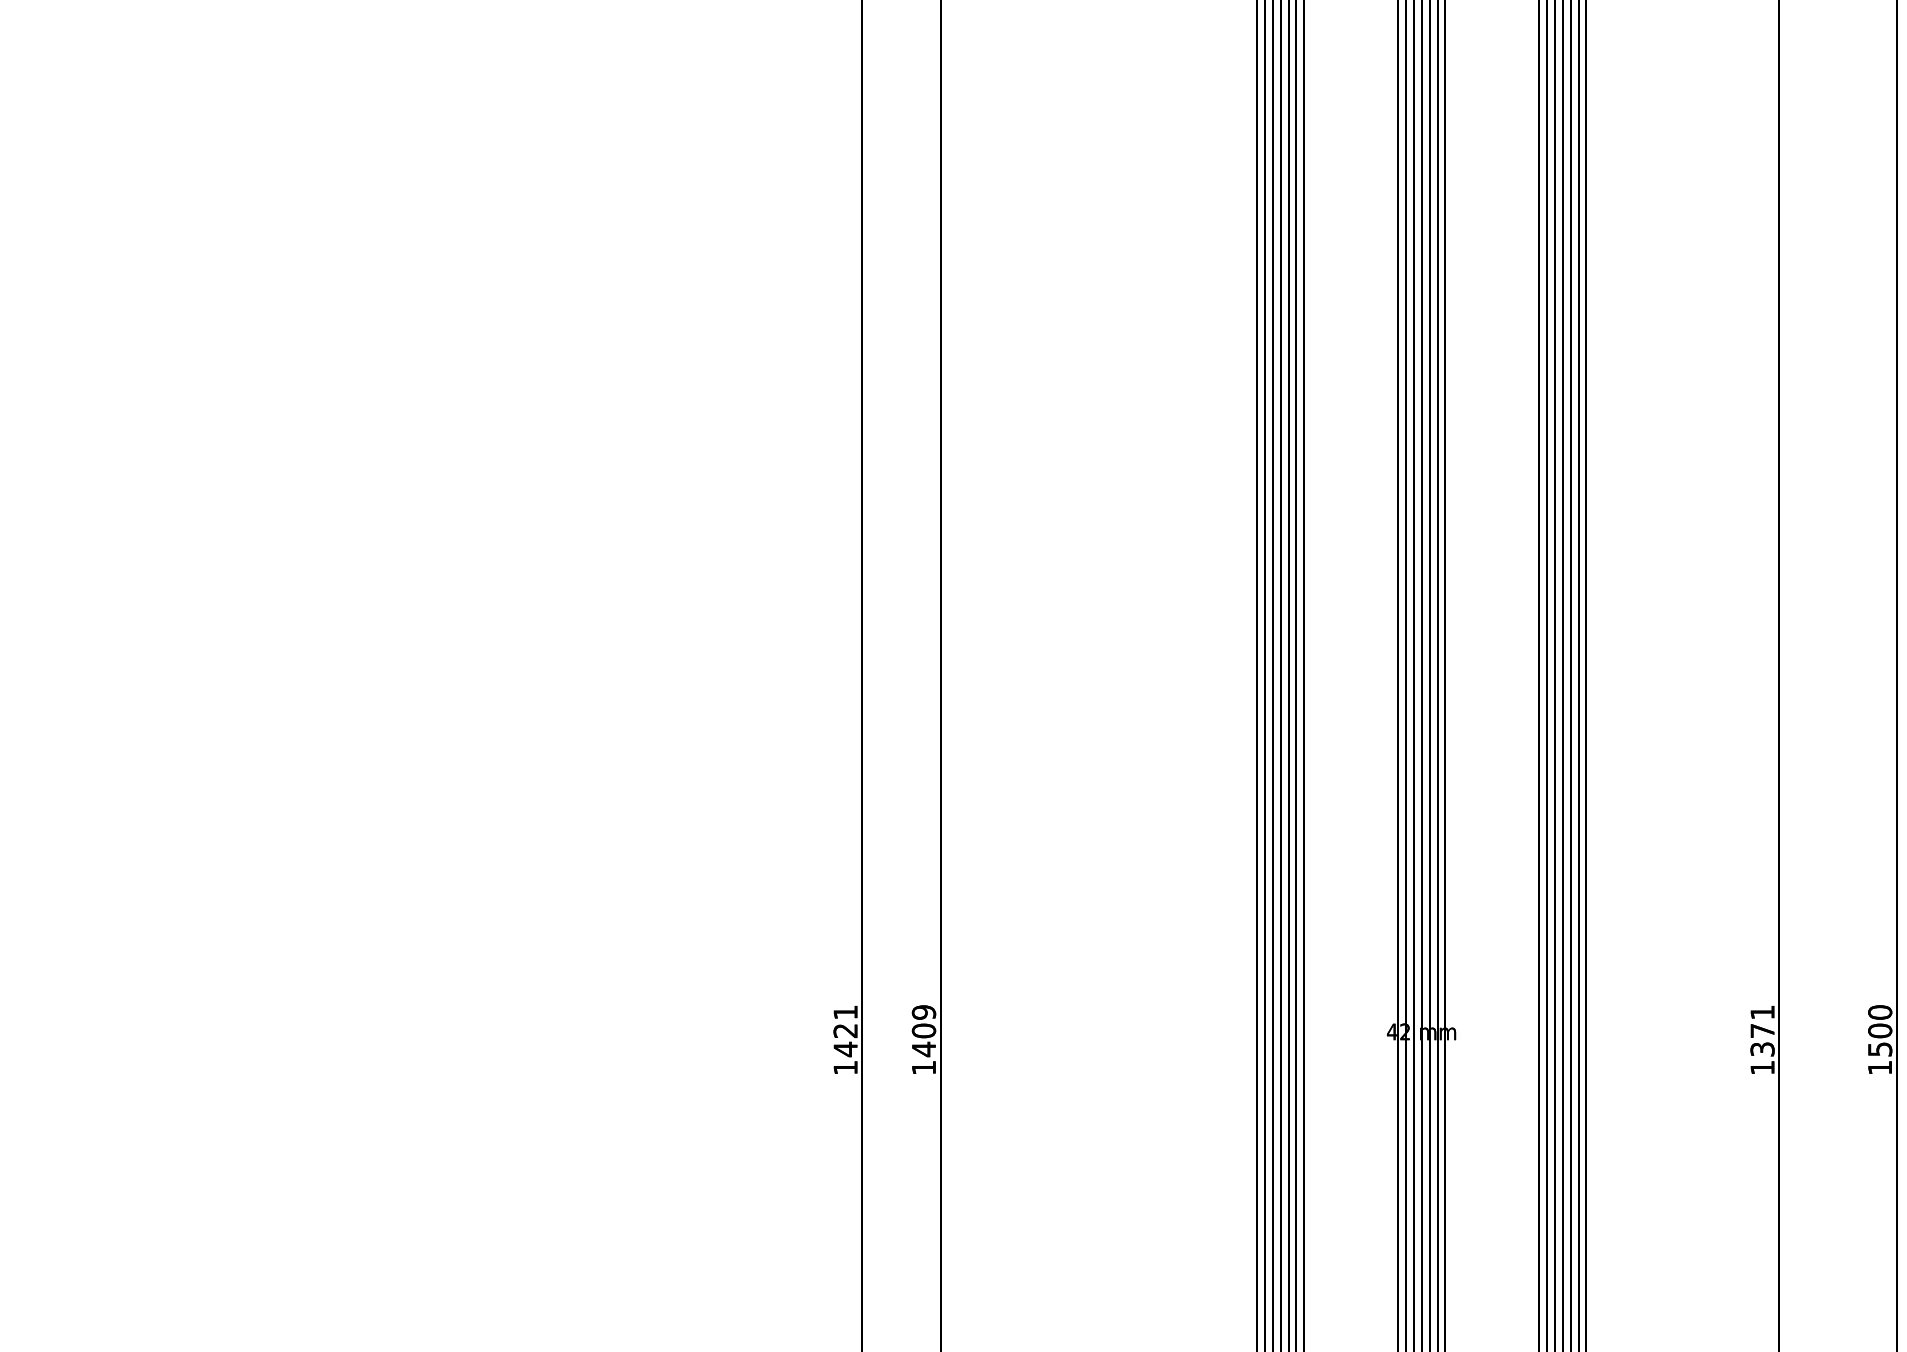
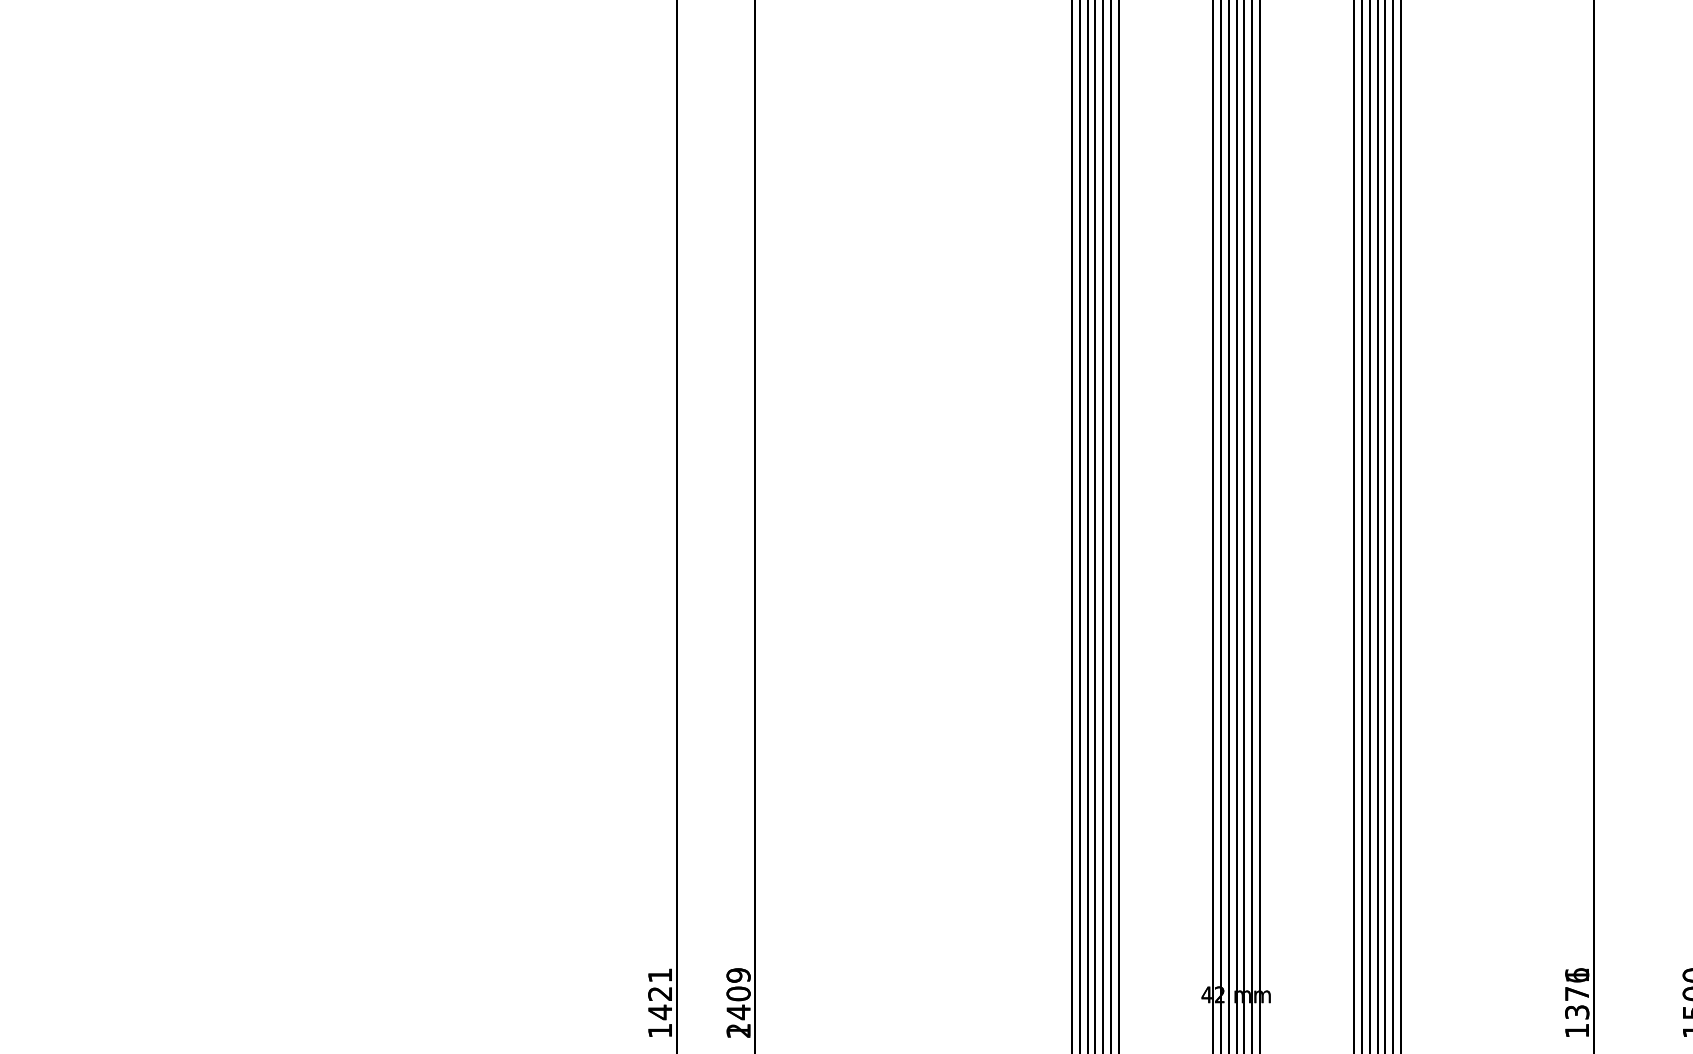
text: (1762, 1012) -> (1577, 975), 1371 -> 1376
text: (923, 1067) -> (738, 1030), 1409 -> 2409

